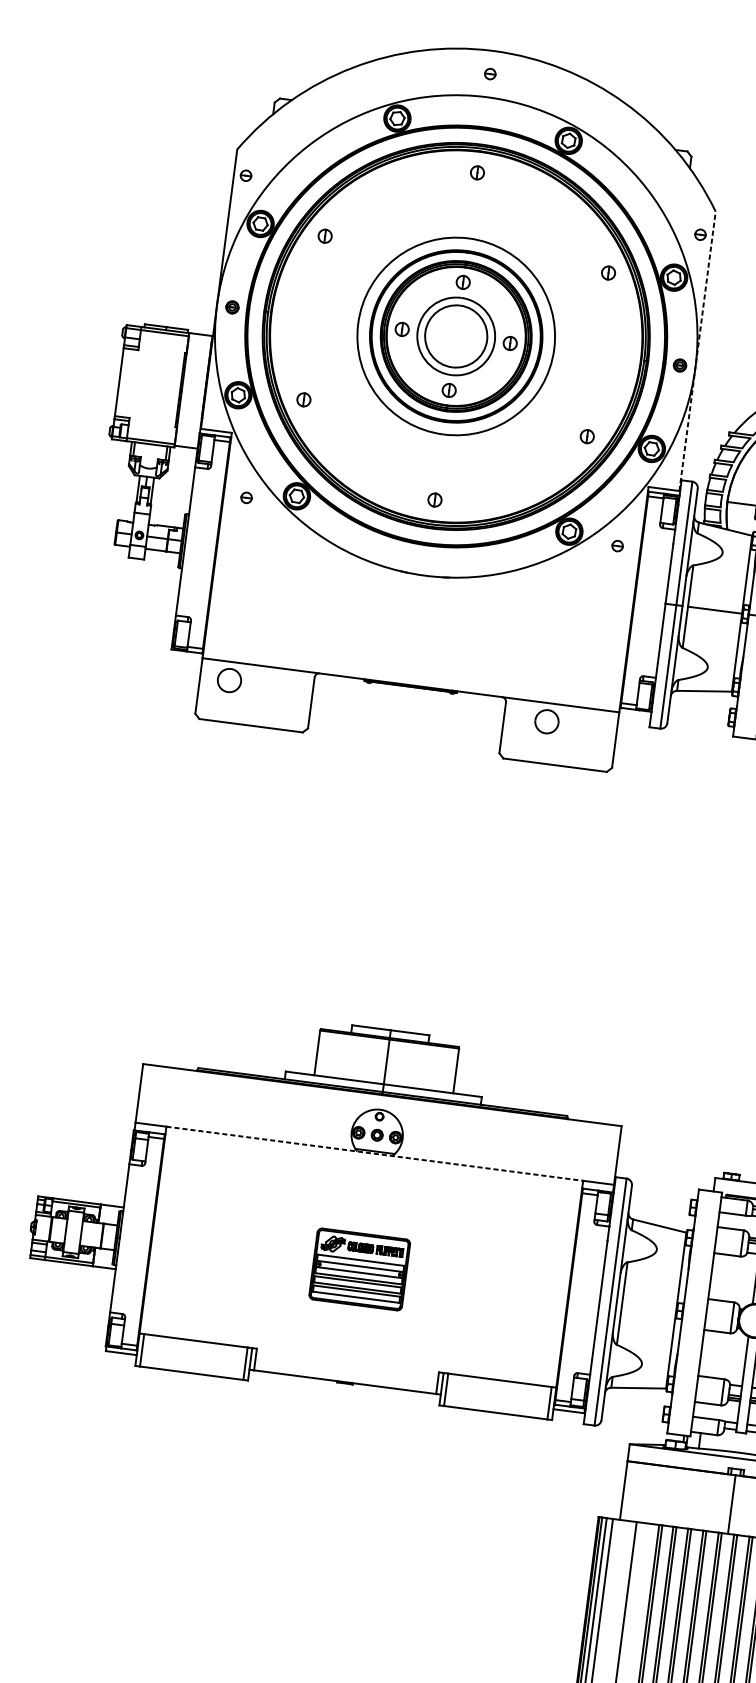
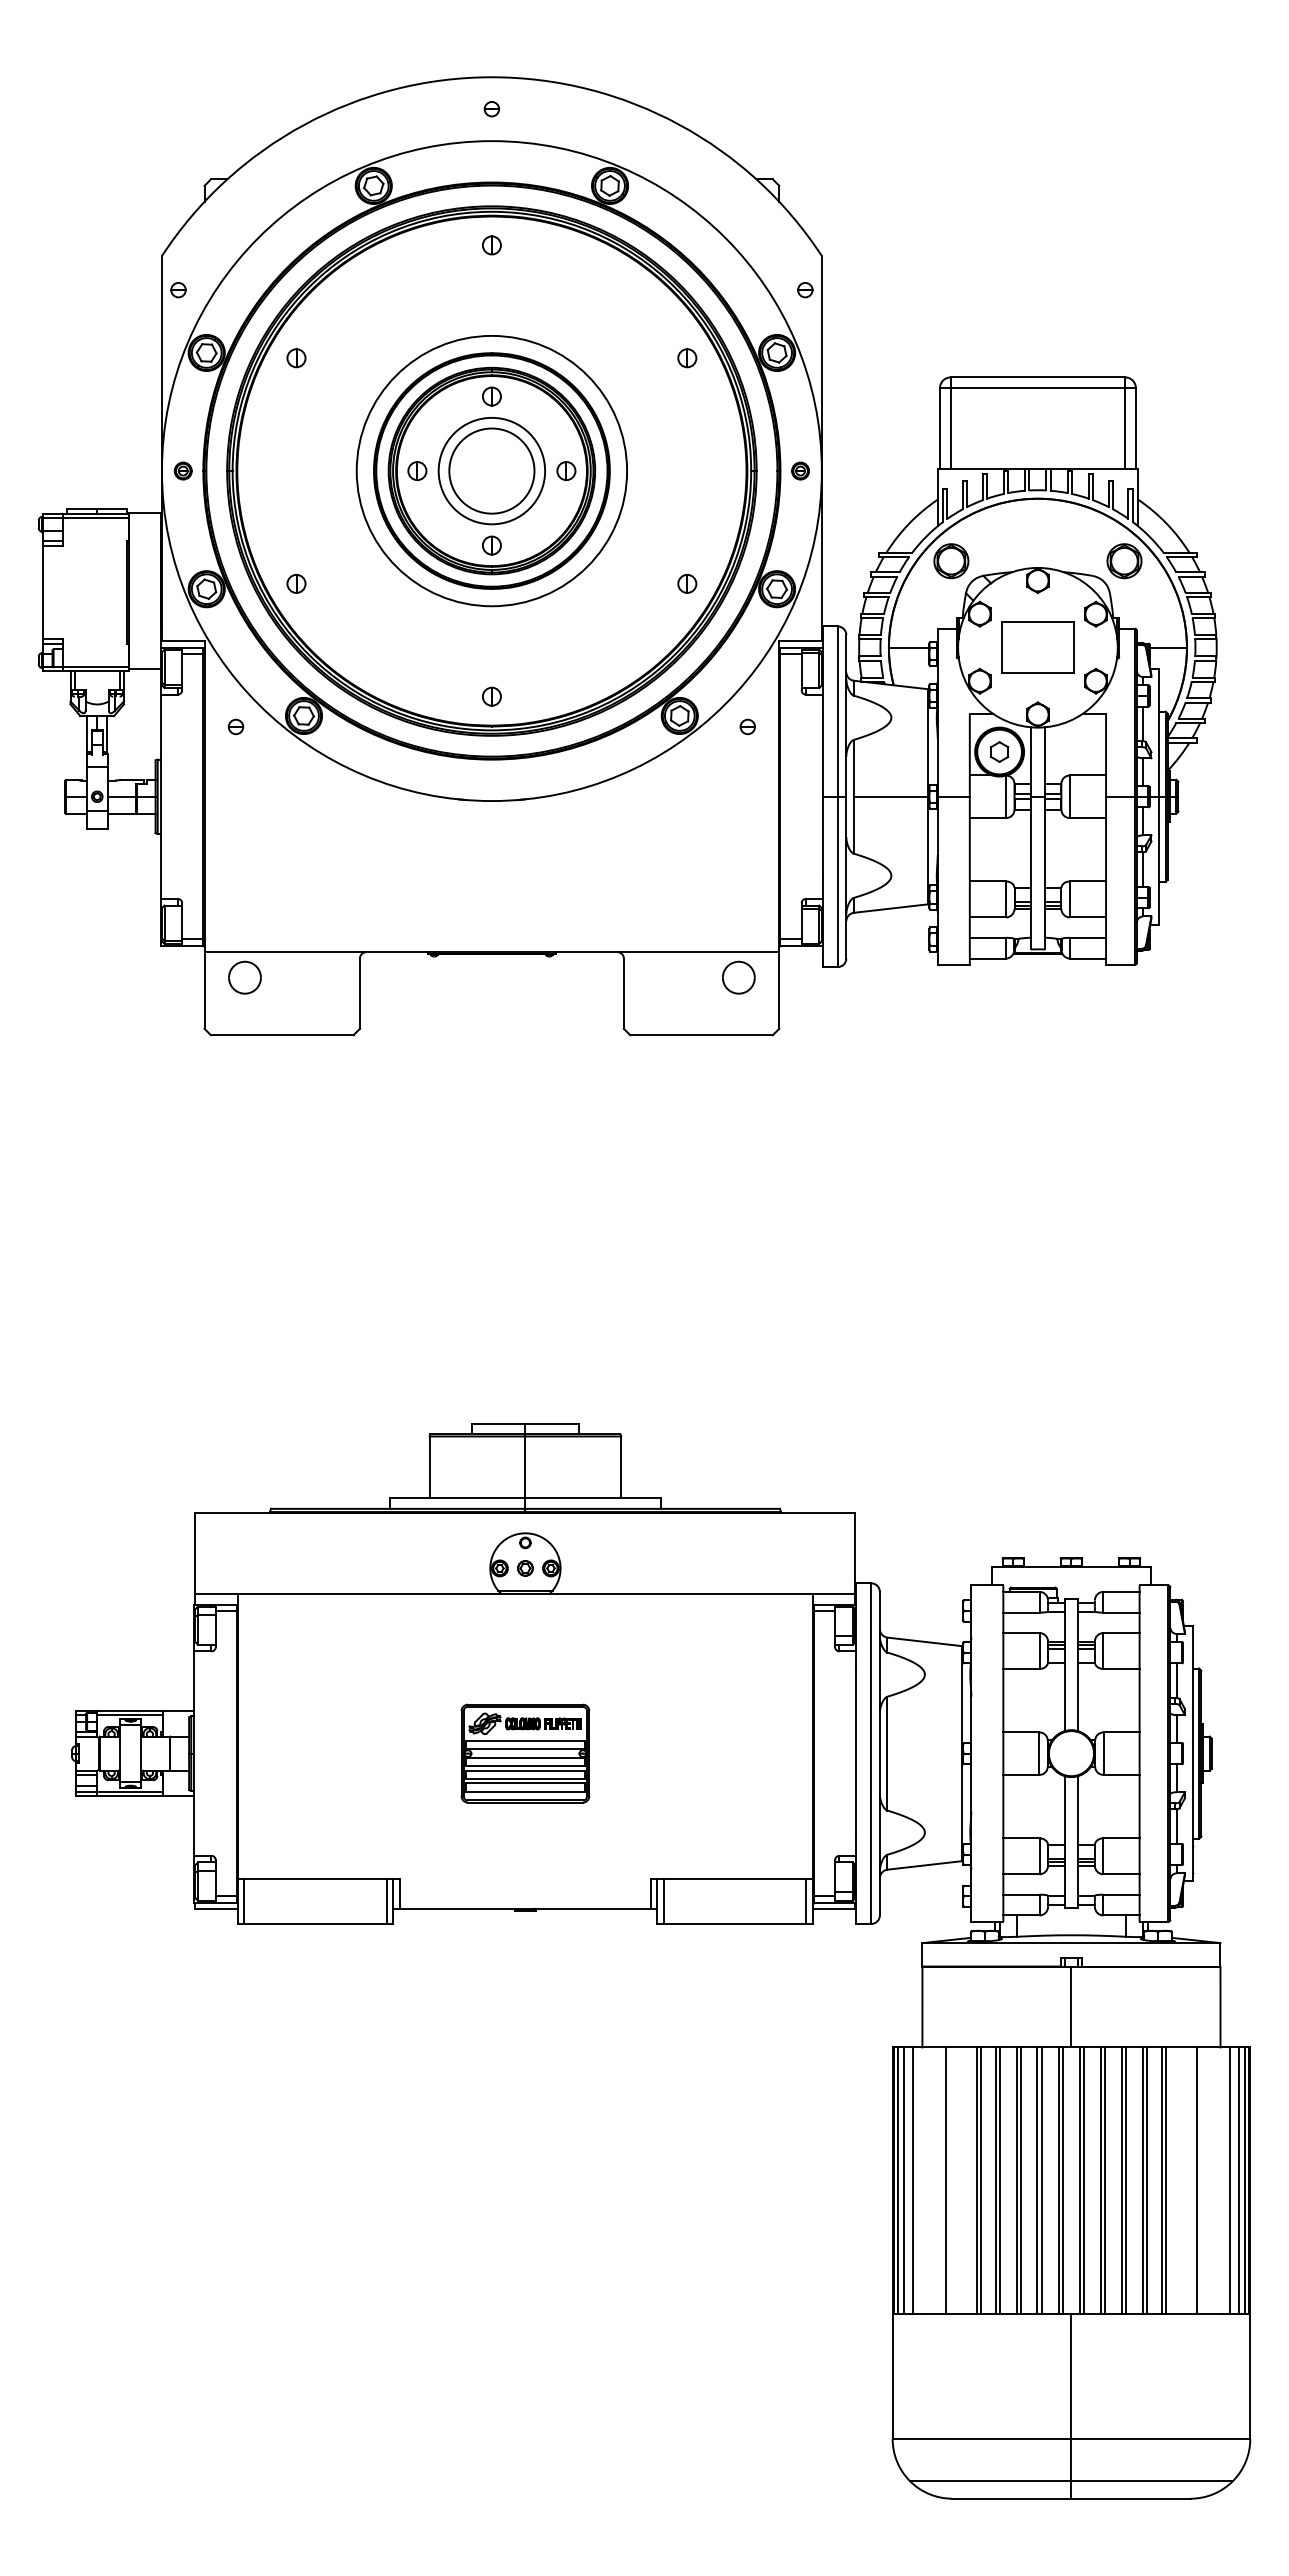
line: (697, 351) -> (821, 448), dashed -> solid
part: (546, 721) -> (738, 977), moved
line: (374, 1154) -> (525, 1594), dashed -> solid

